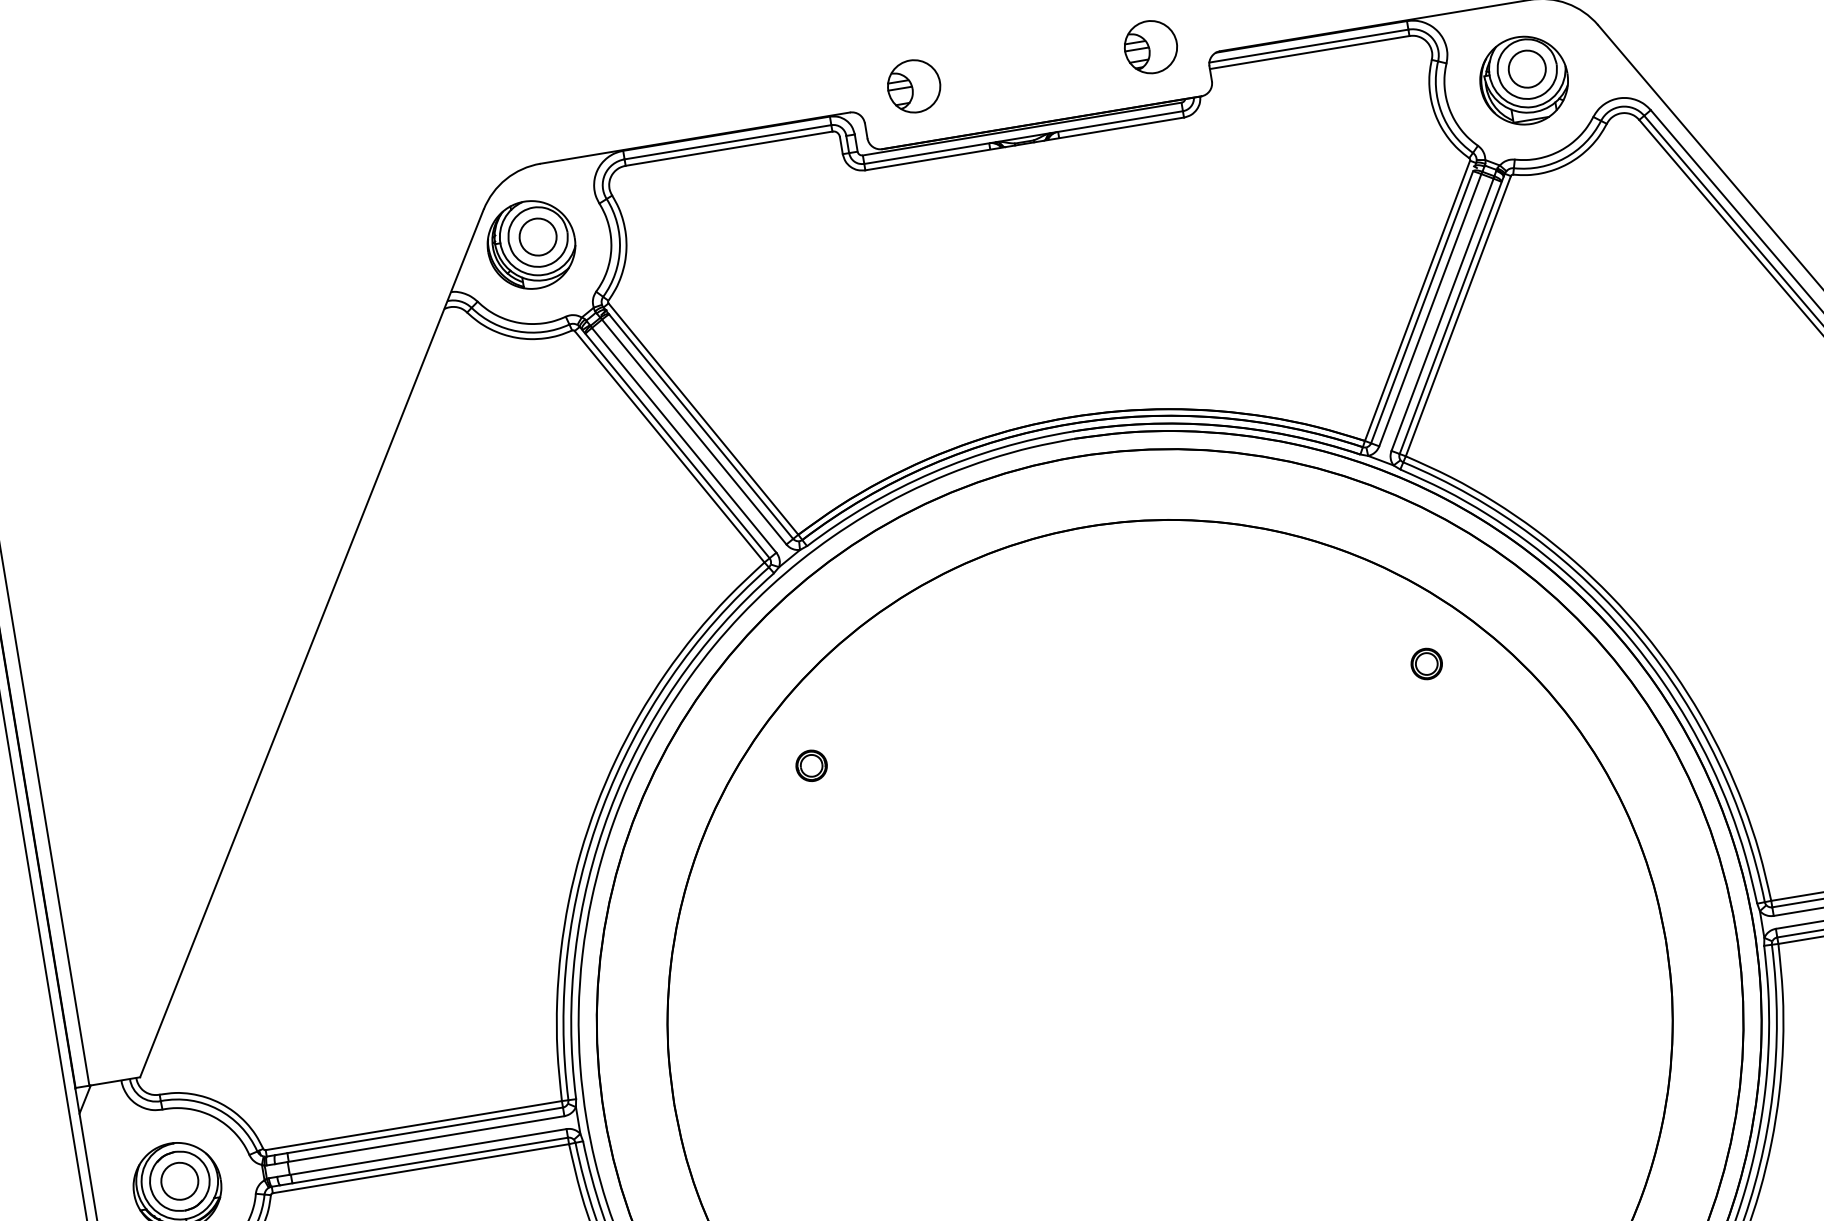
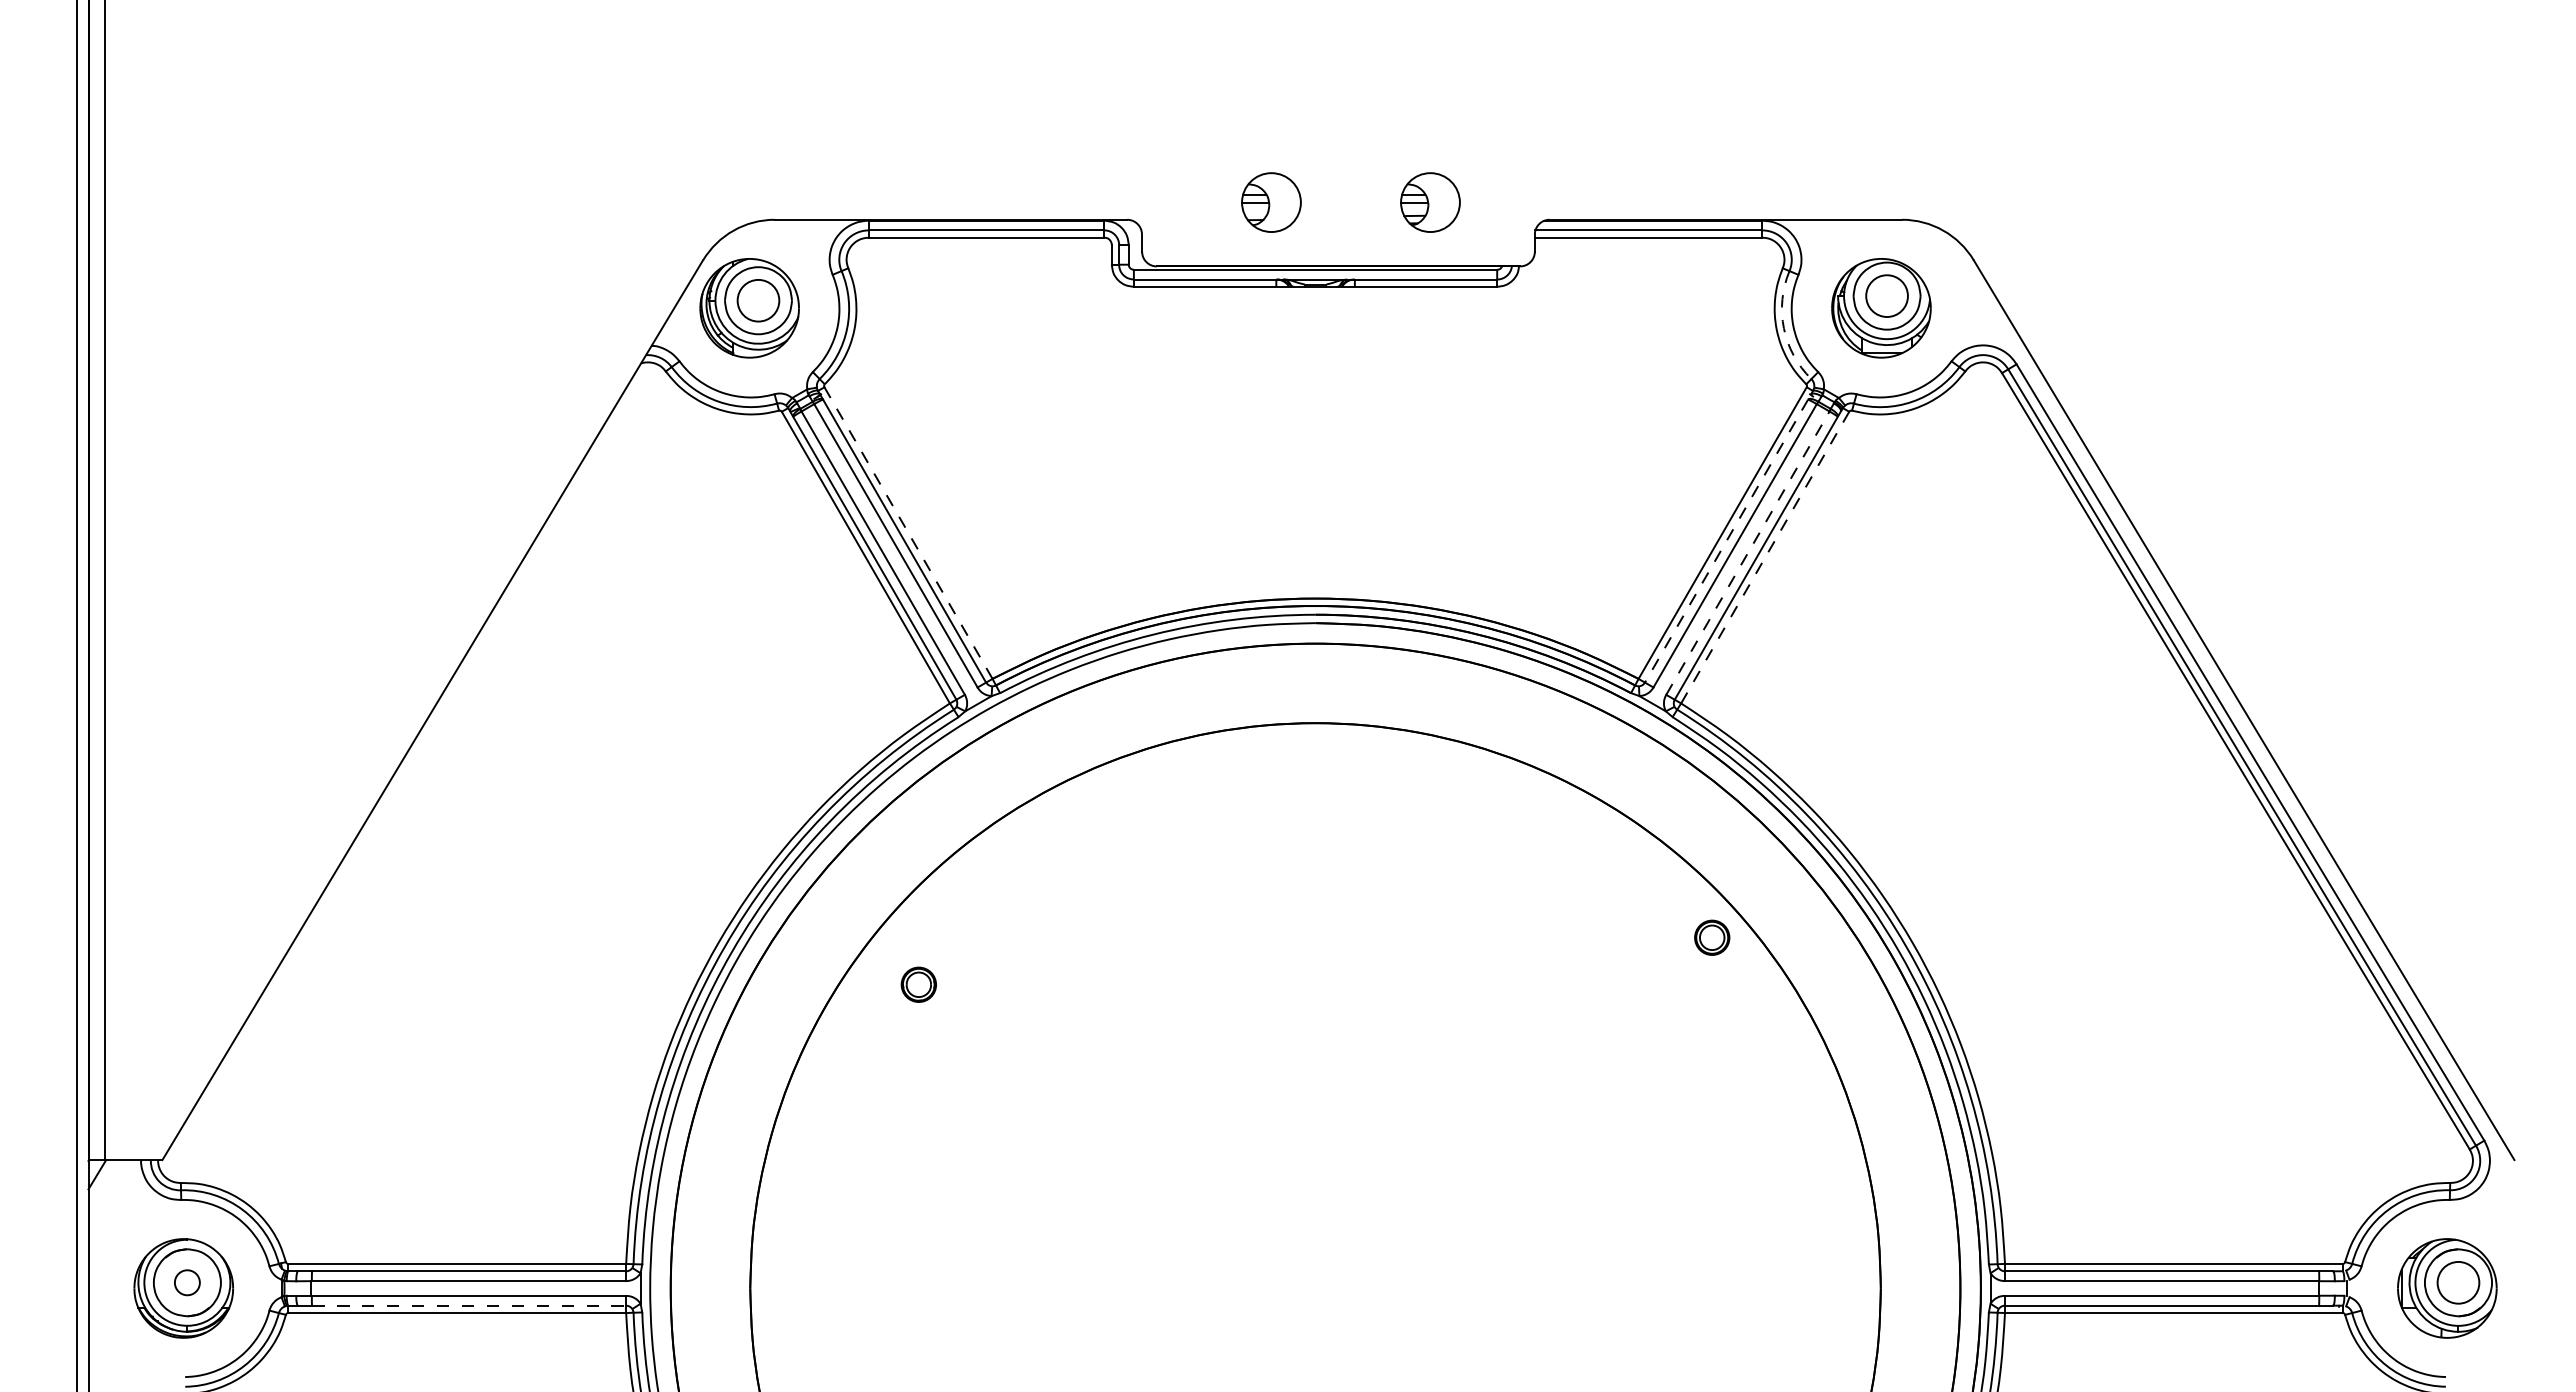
part: (1150, 47) -> (1430, 202), moved
part: (914, 86) -> (1271, 202), moved
arc: (1441, 112) -> (1783, 328), solid -> dashed
line: (1422, 307) -> (1726, 541), solid -> dashed
line: (1442, 315) -> (1747, 553), solid -> dashed
line: (1458, 316) -> (1765, 557), solid -> dashed
line: (703, 418) -> (908, 532), solid -> dashed
part: (1426, 663) -> (1712, 937), moved
part: (811, 765) -> (918, 984), moved
line: (430, 1160) -> (469, 1305), solid -> dashed
circle: (179, 1181) -> (187, 1282), size x0.6

